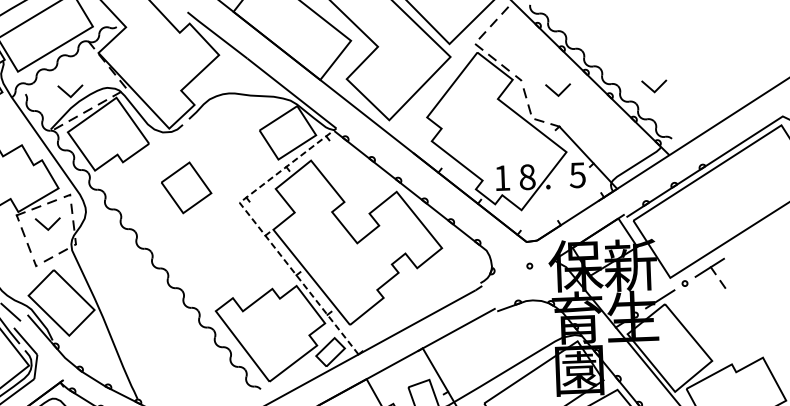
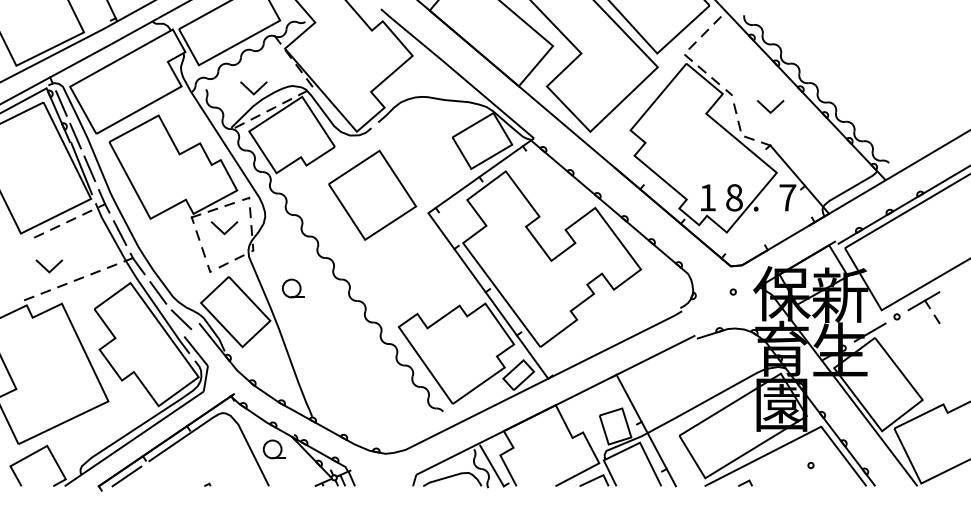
line: (651, 88) -> (869, 108), removed
text: (577, 175) -> (787, 197), 5 -> 7
part: (186, 187) -> (372, 194), size x1.67
line: (261, 230) -> (450, 243), dashed -> solid
part: (115, 278) -> (293, 288), added

